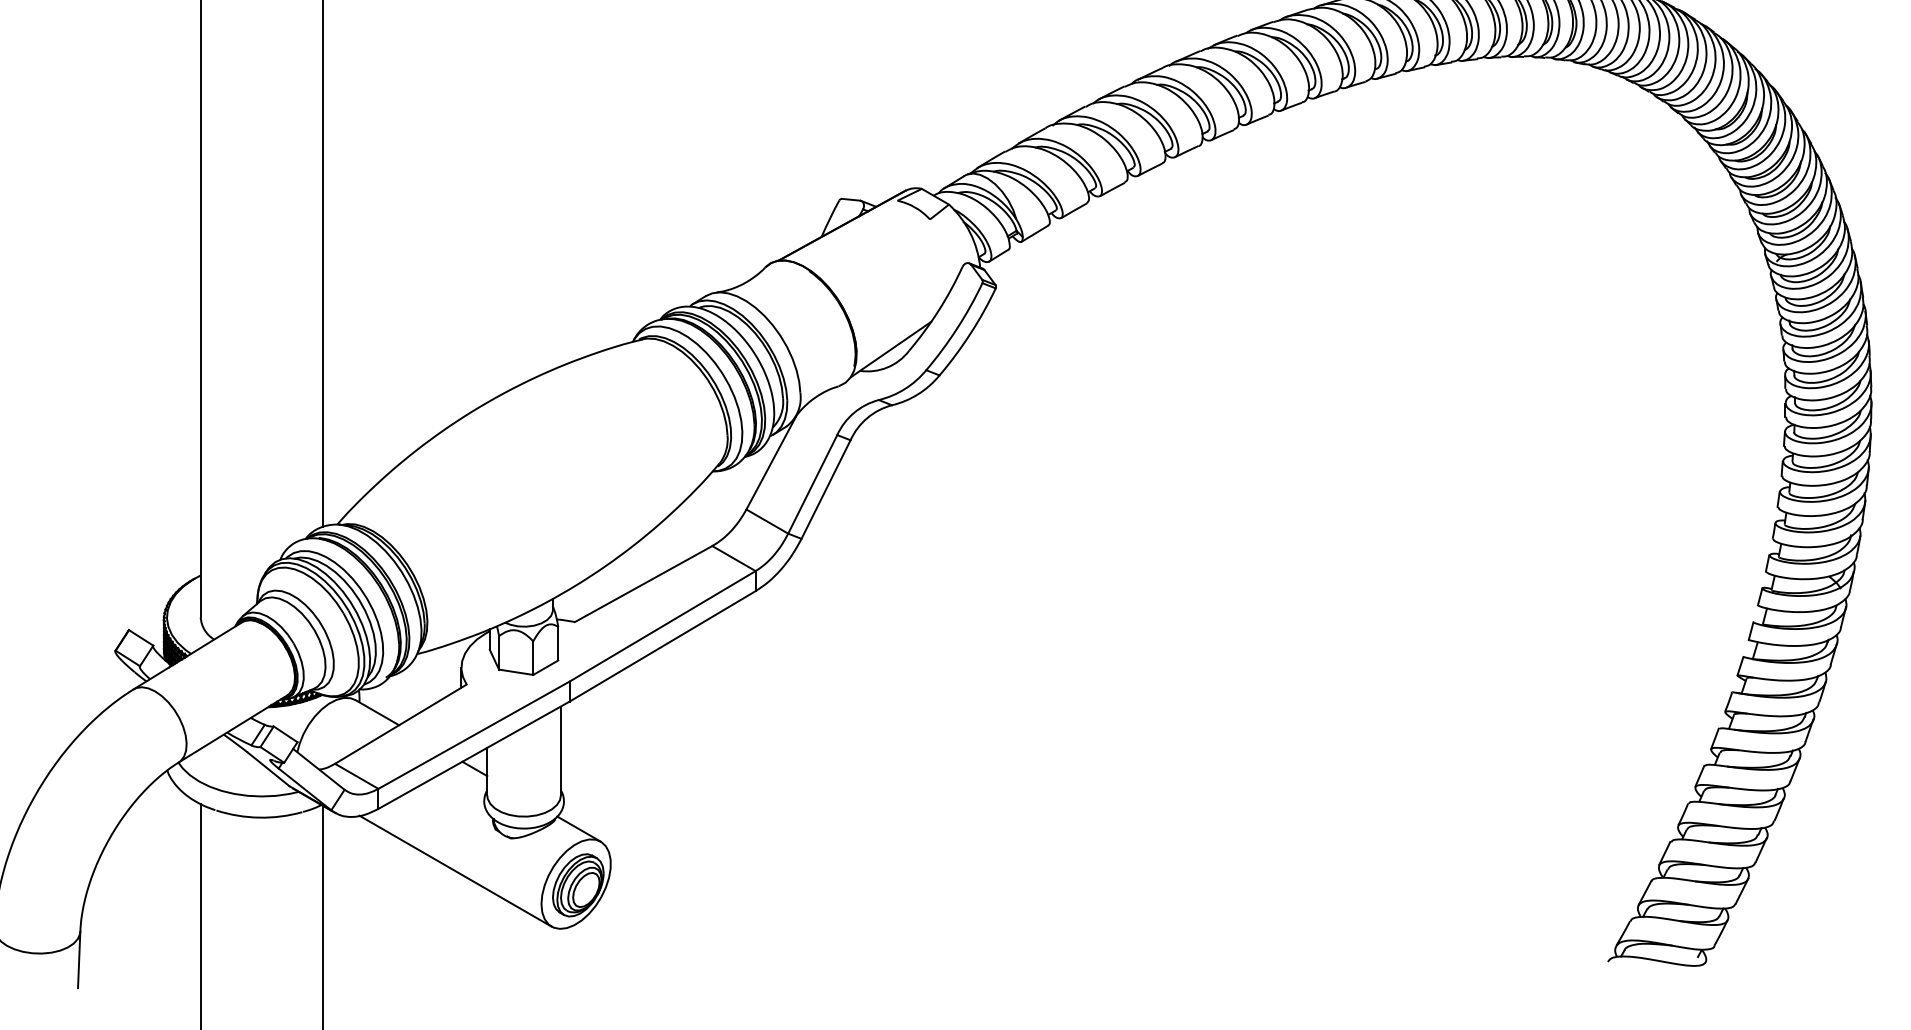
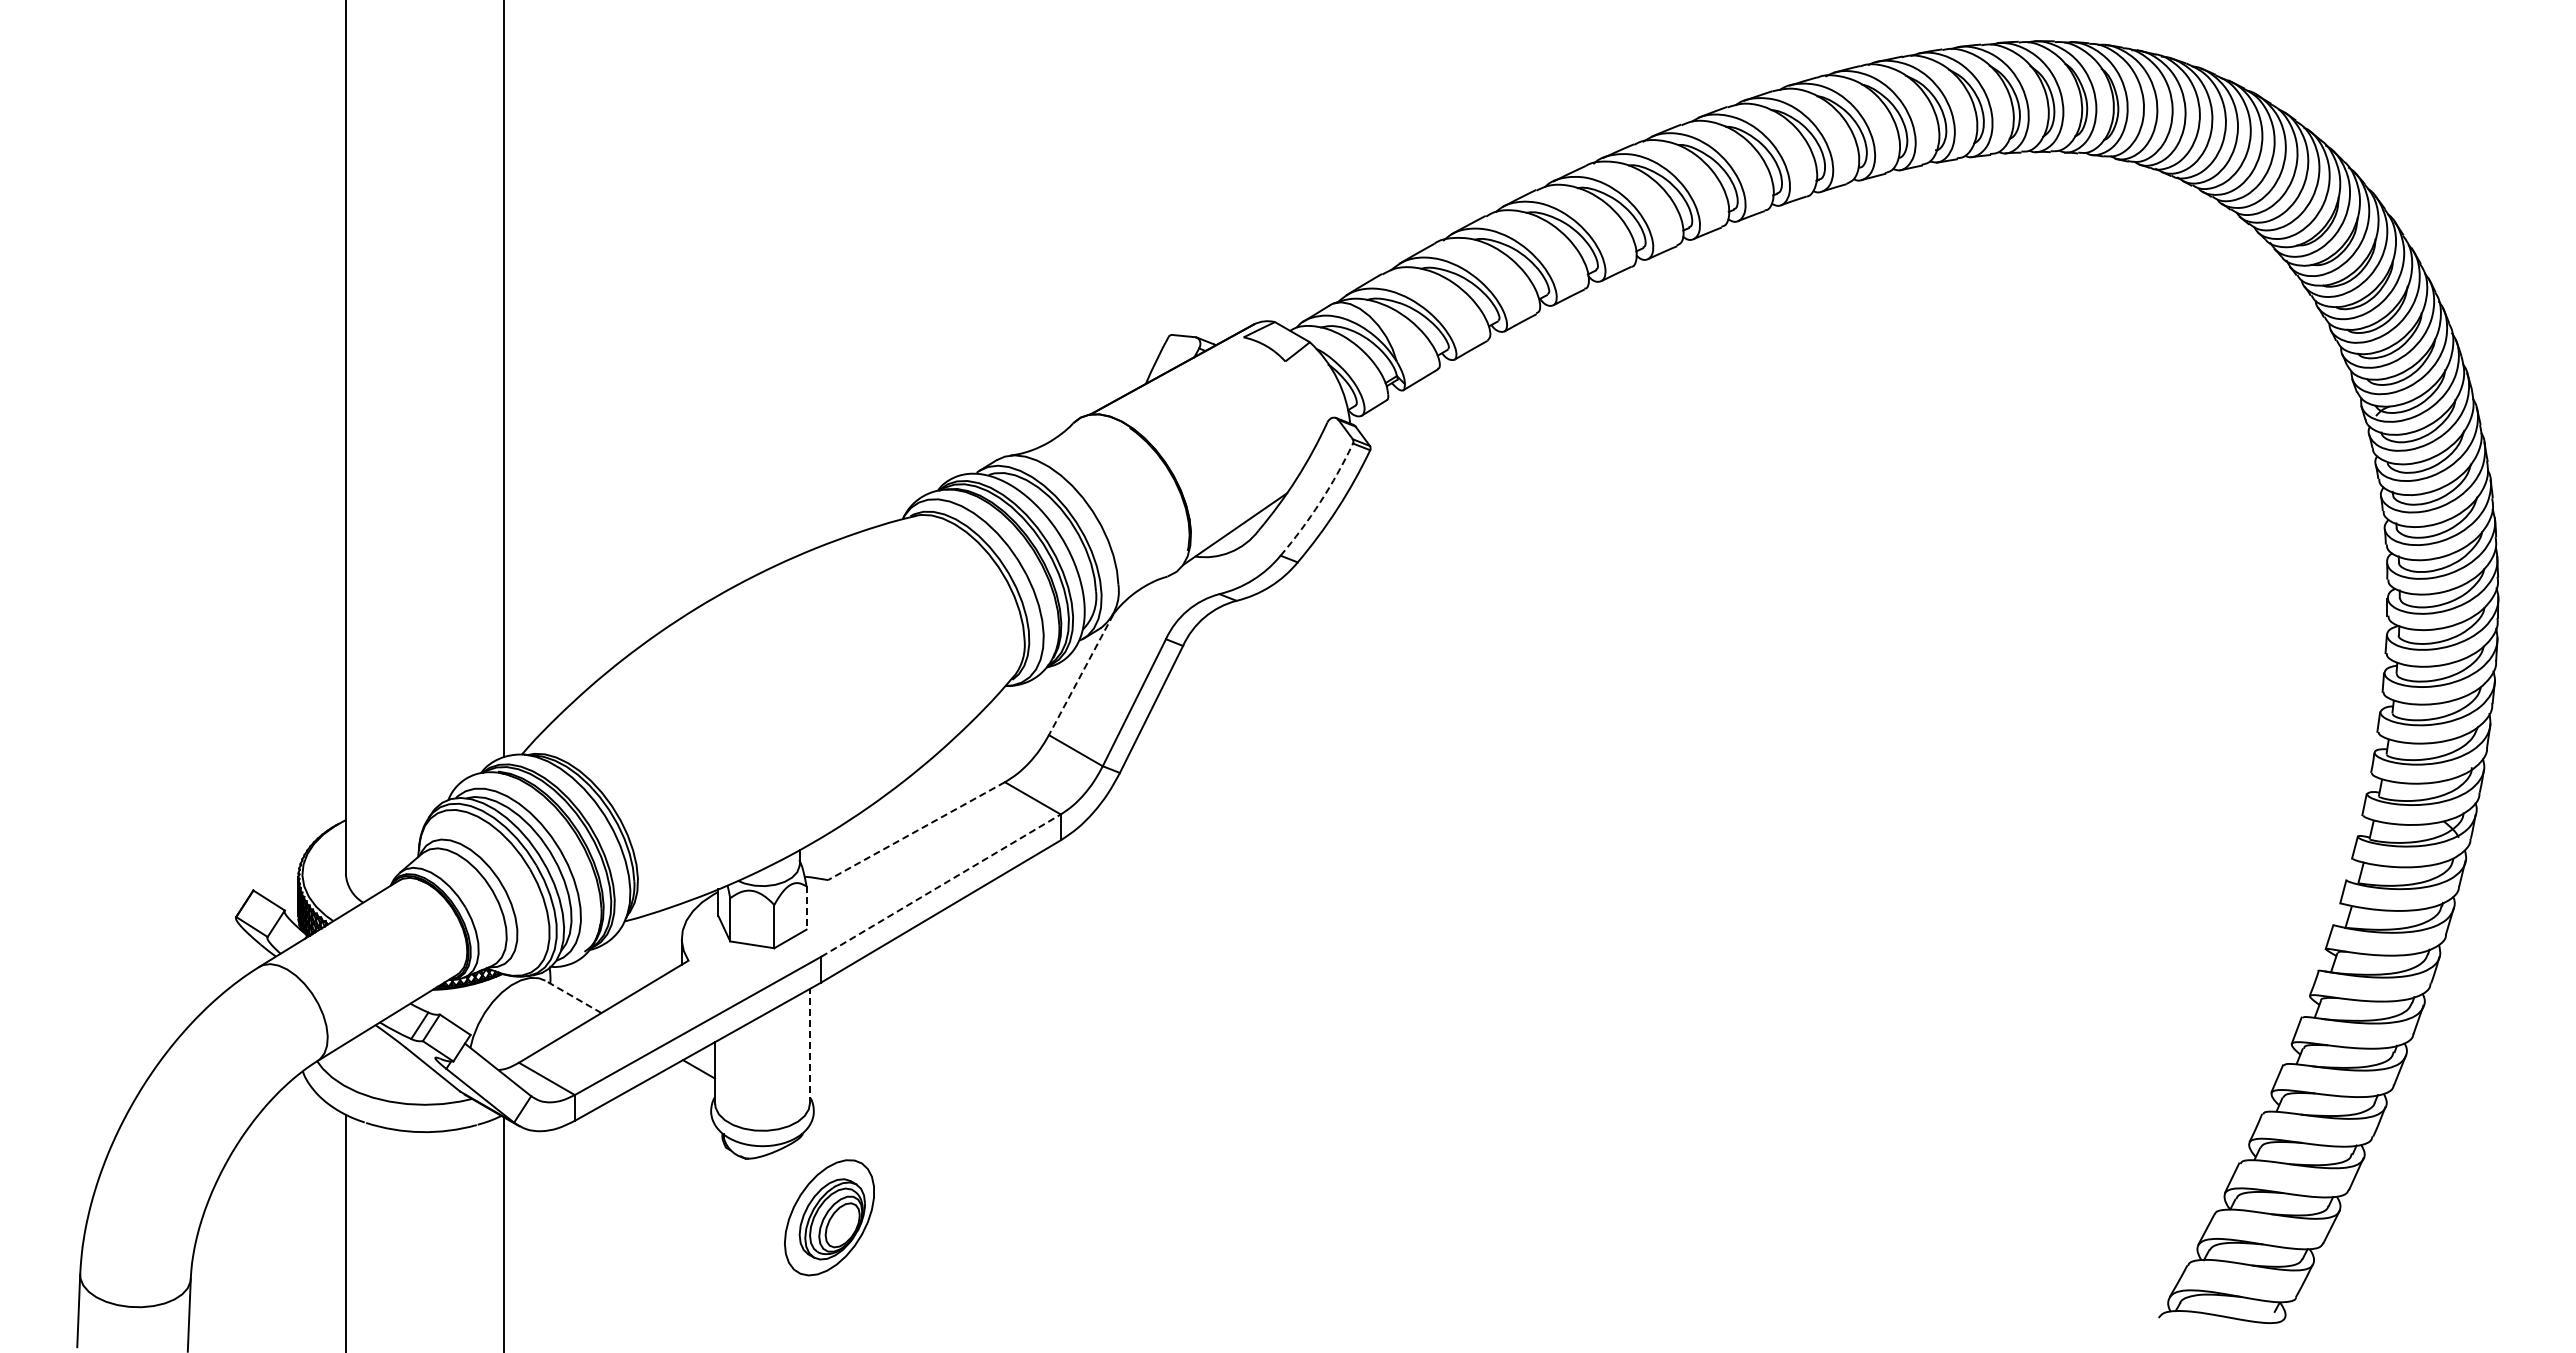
arc: (957, 328) -> (1320, 501), solid -> dashed
line: (770, 463) -> (1080, 675), solid -> dashed
line: (643, 584) -> (916, 831), solid -> dashed
line: (663, 626) -> (941, 885), solid -> dashed
line: (558, 644) -> (806, 908), solid -> dashed
line: (377, 712) -> (573, 996), solid -> dashed
line: (560, 750) -> (809, 1045), solid -> dashed
line: (579, 828) -> (833, 1146), removed
line: (455, 870) -> (673, 1200), removed

